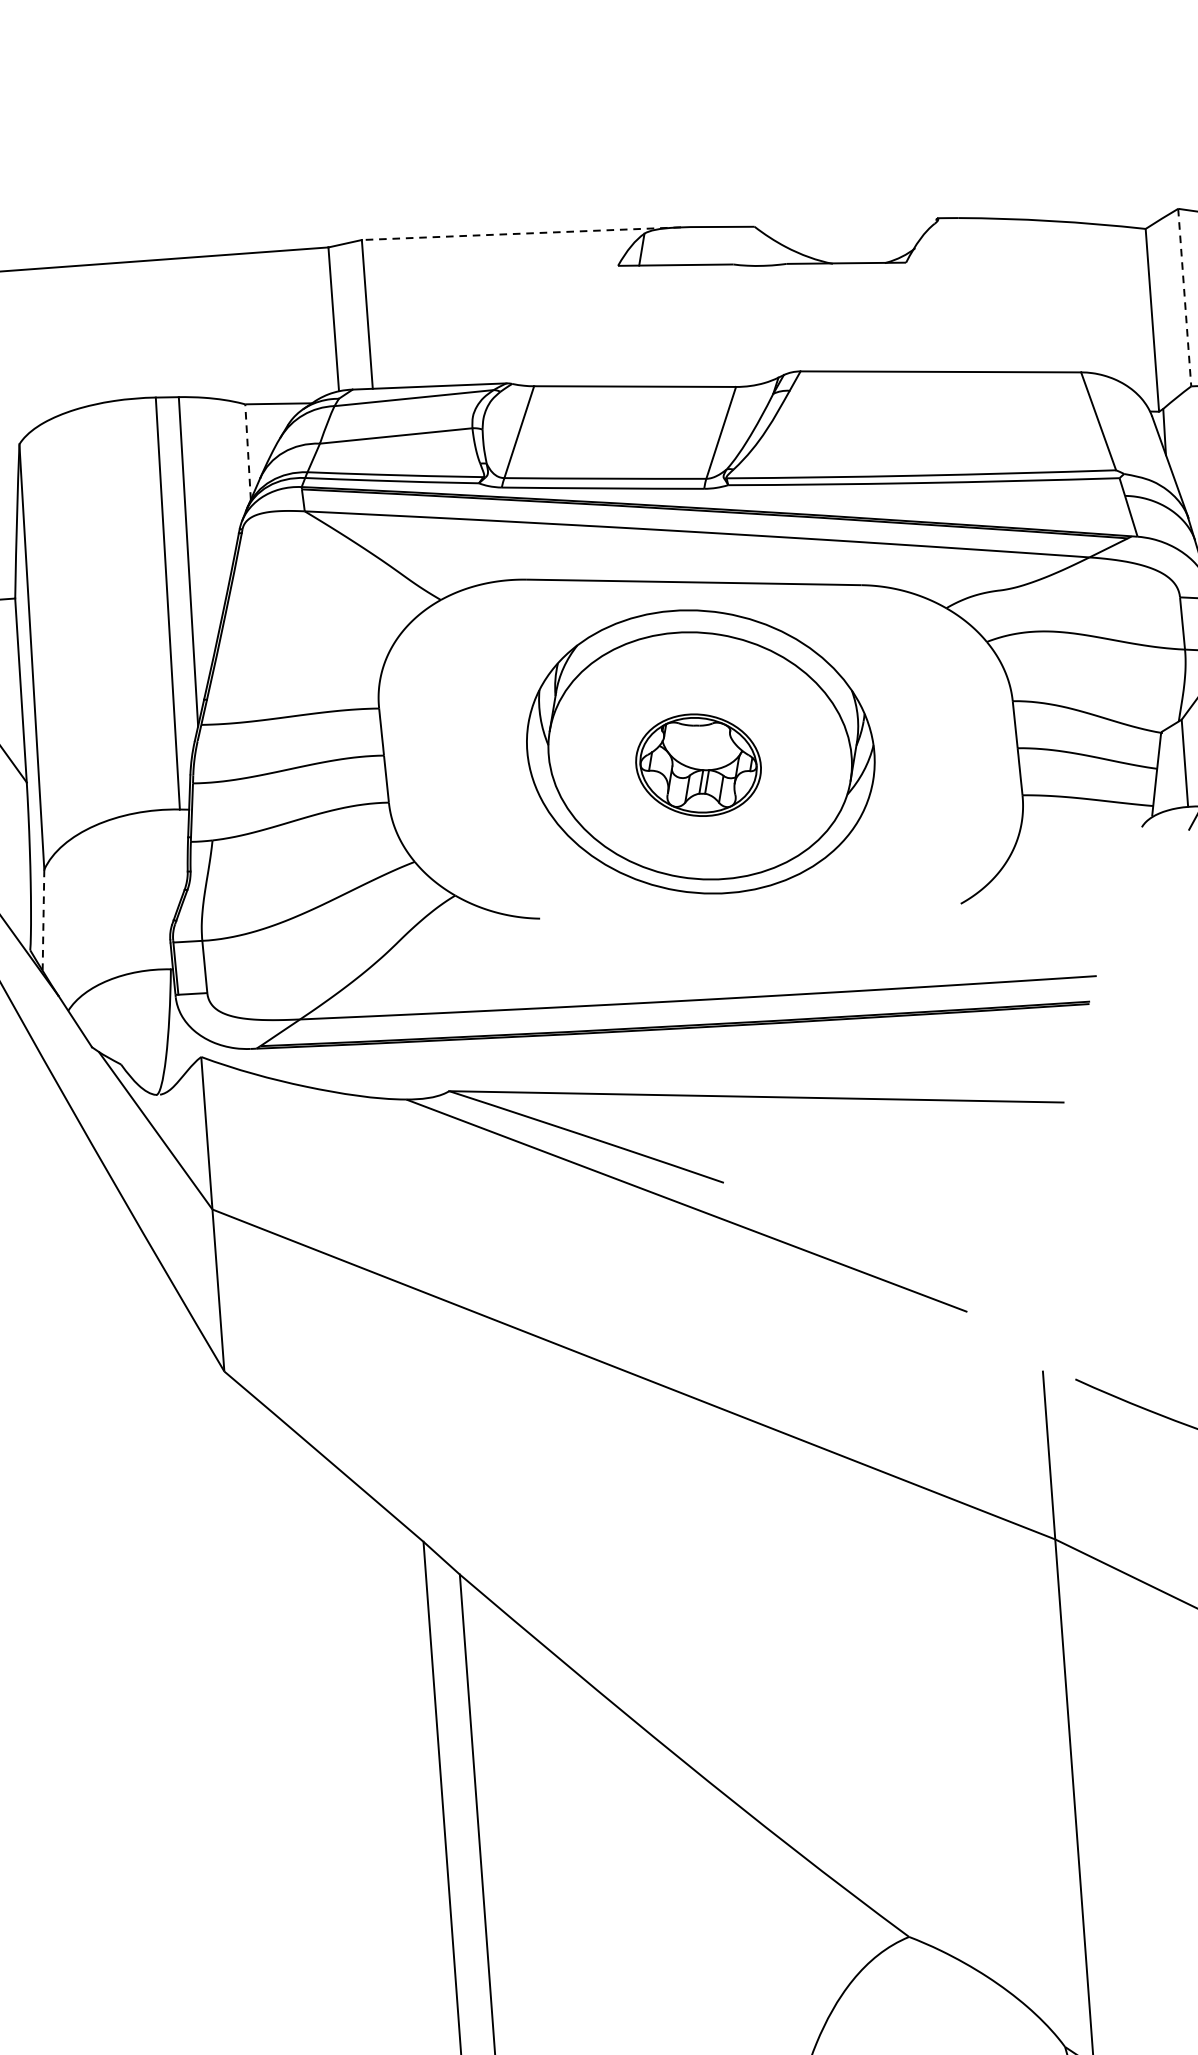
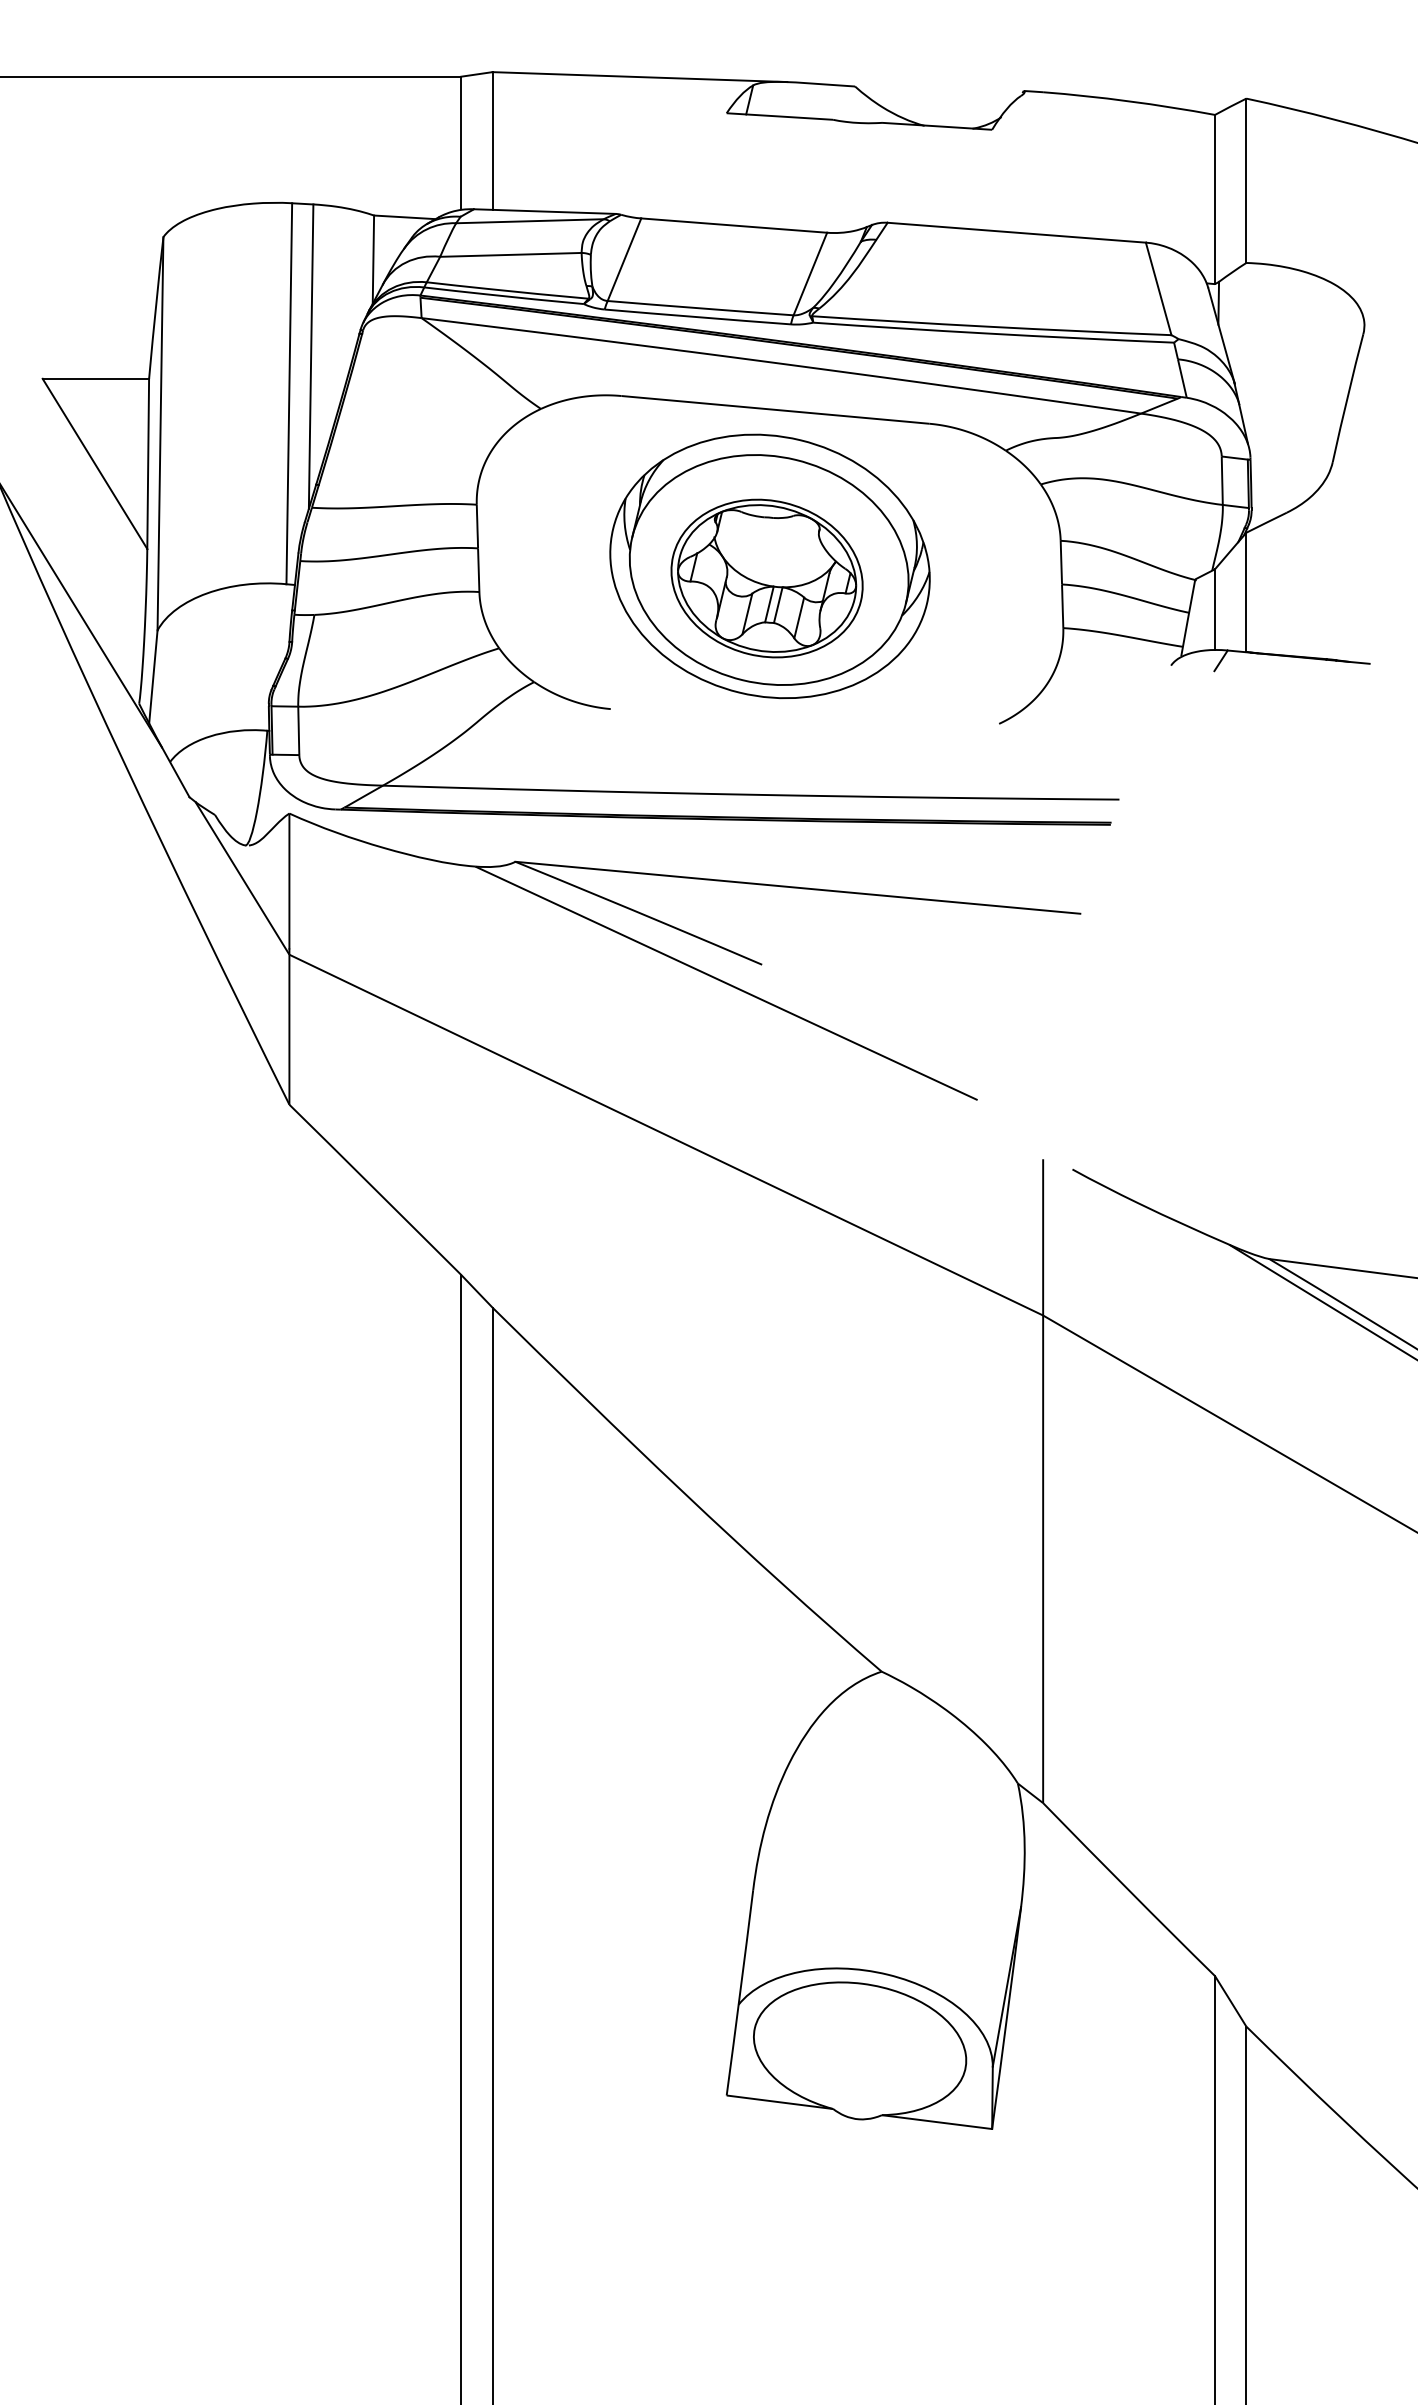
line: (521, 234) -> (639, 77), dashed -> solid
line: (1184, 298) -> (1246, 181), dashed -> solid
line: (248, 451) -> (373, 259), dashed -> solid
part: (697, 765) -> (766, 578), size x1.67
line: (43, 920) -> (153, 677), dashed -> solid

